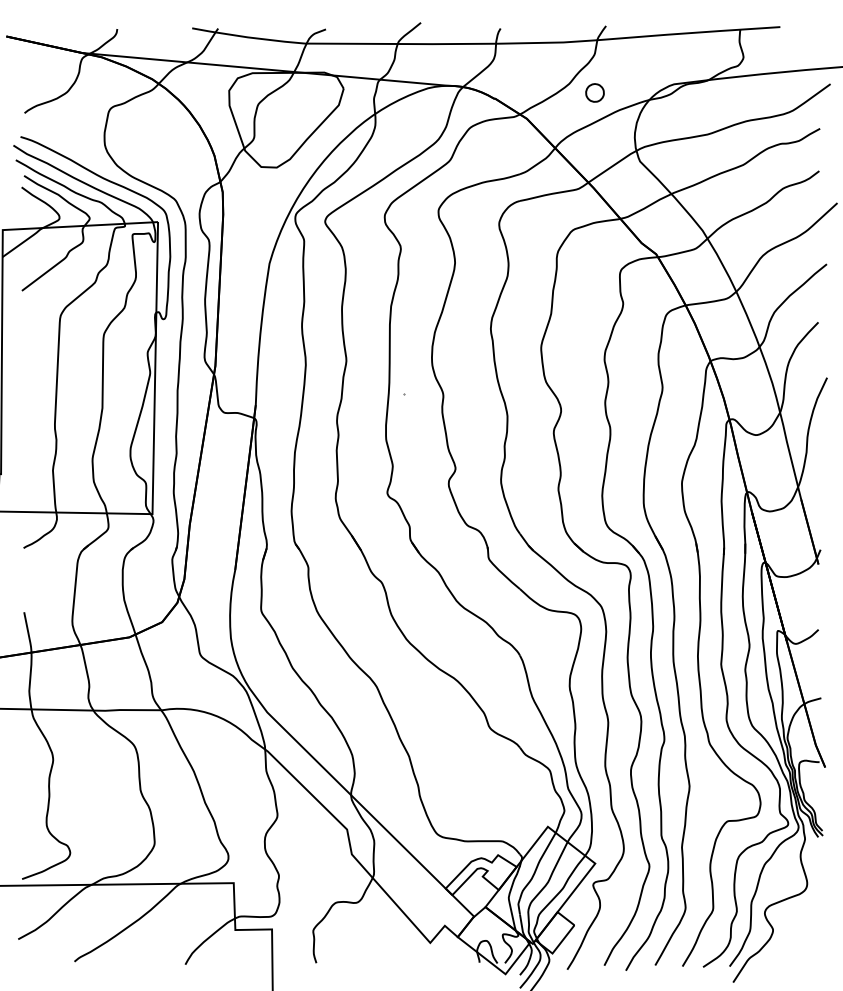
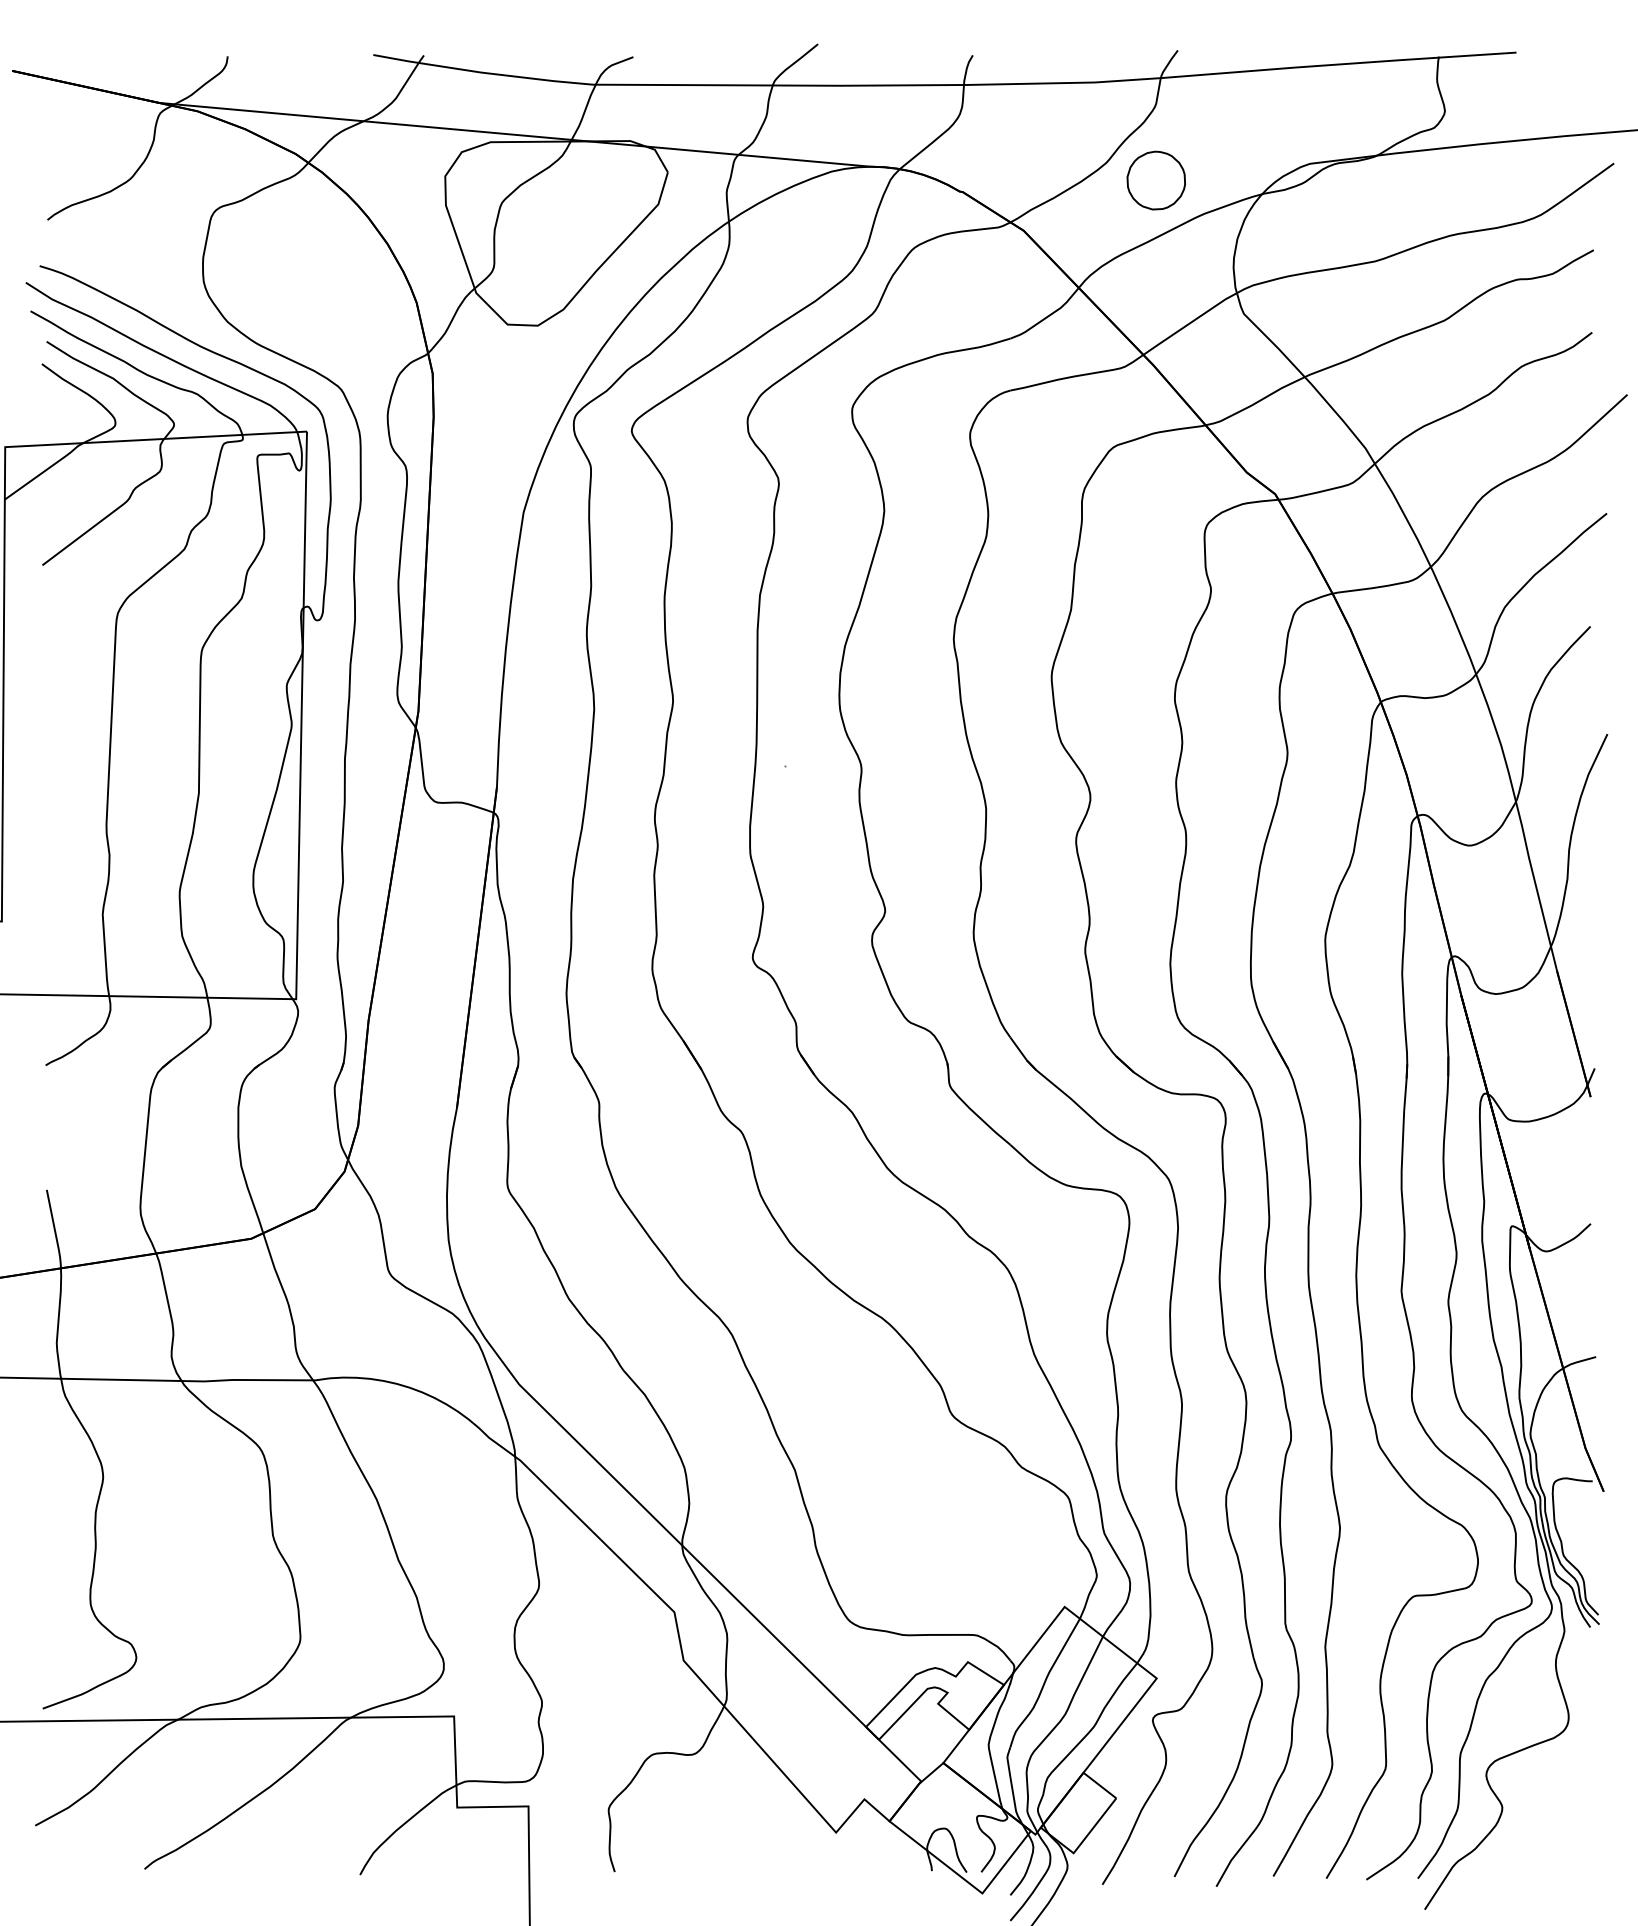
part: (594, 92) -> (1155, 179), size x1.67

